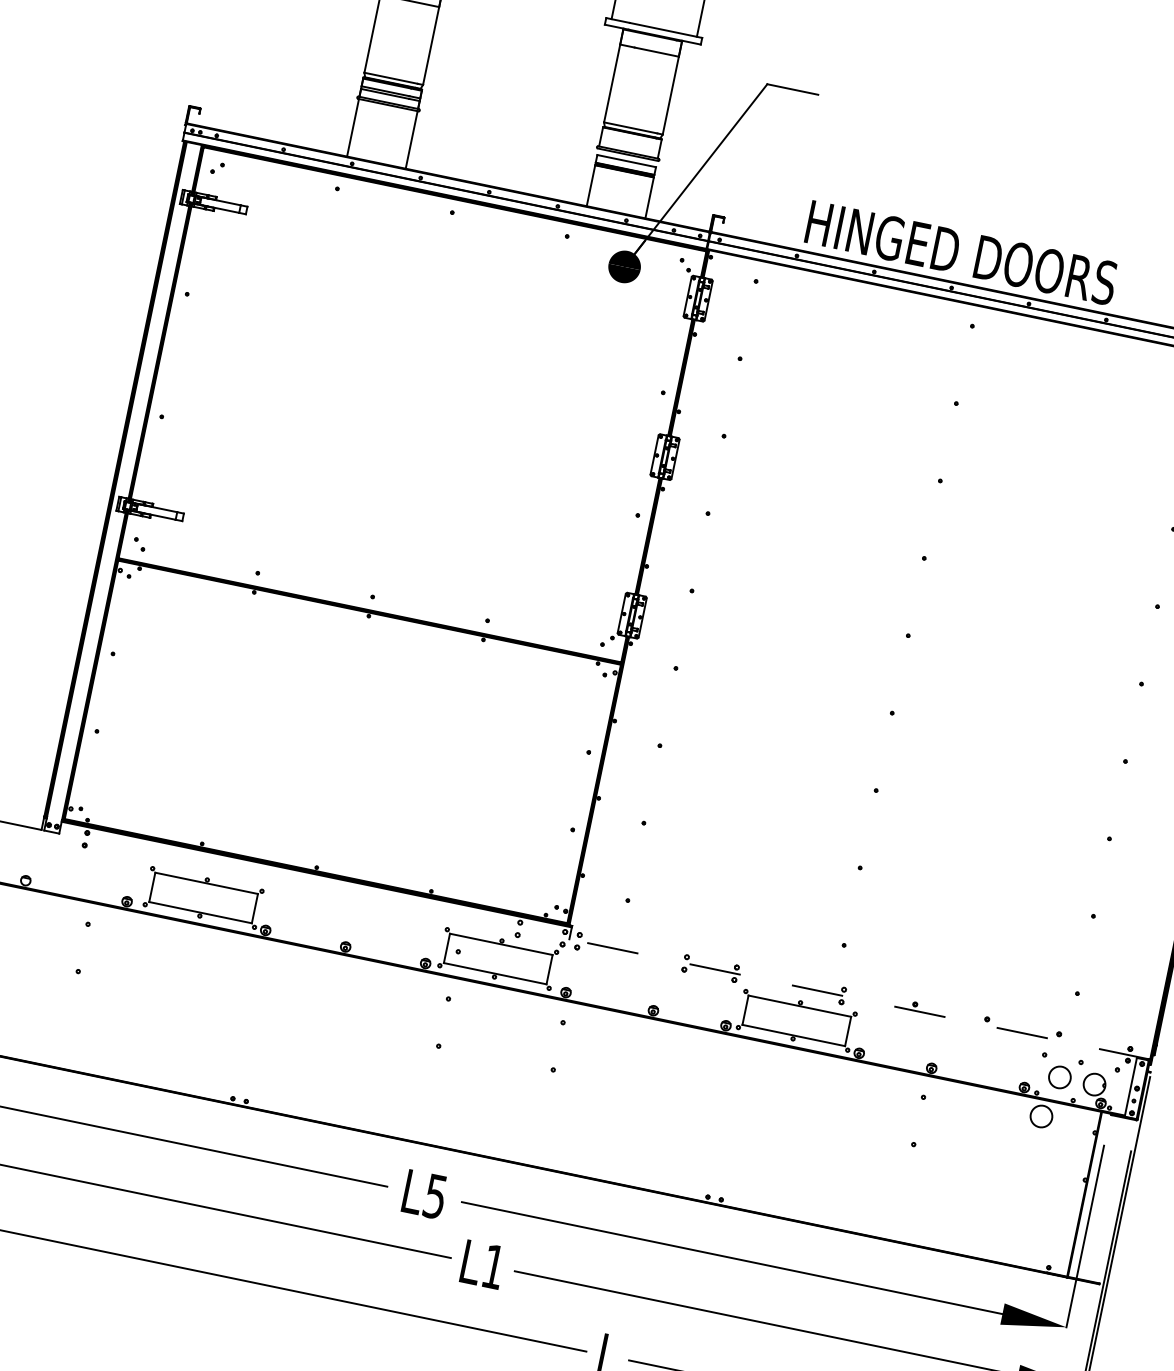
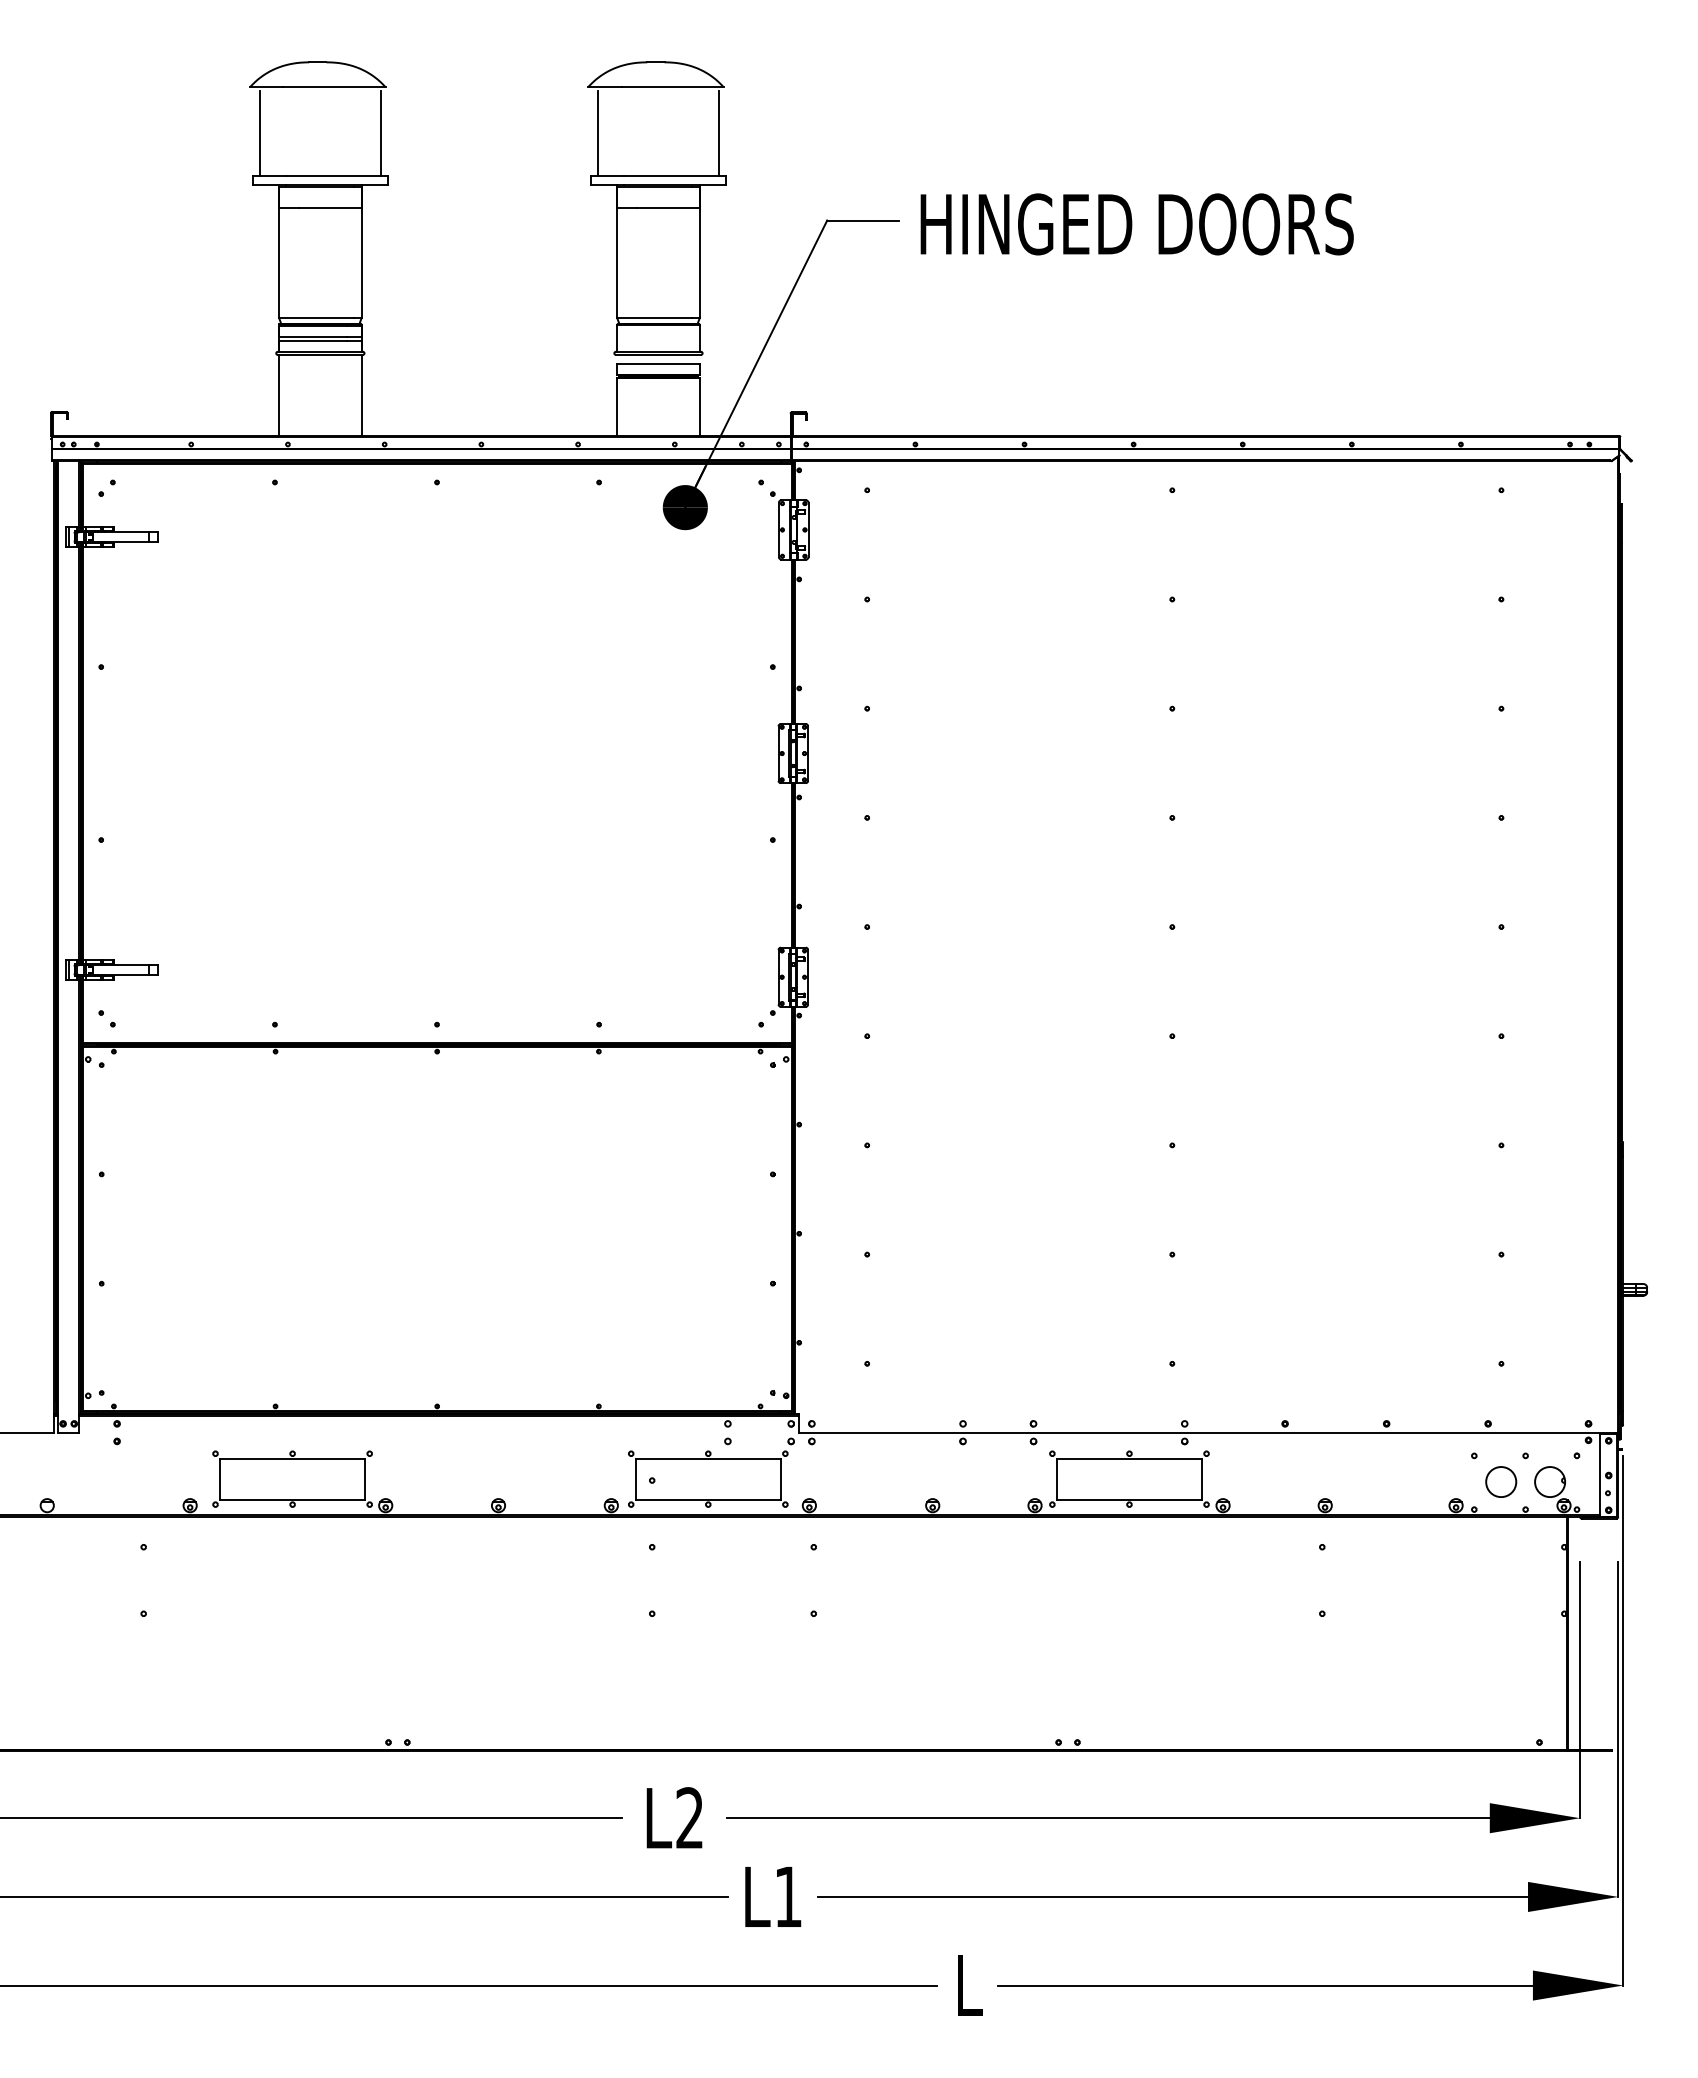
text: (961, 252) -> (1136, 224), moved
line: (859, 999) -> (1208, 1432), dashed -> solid
circle: (1041, 1116) -> (1487, 1539), removed
text: (435, 1196) -> (689, 1818), L5 -> L2

